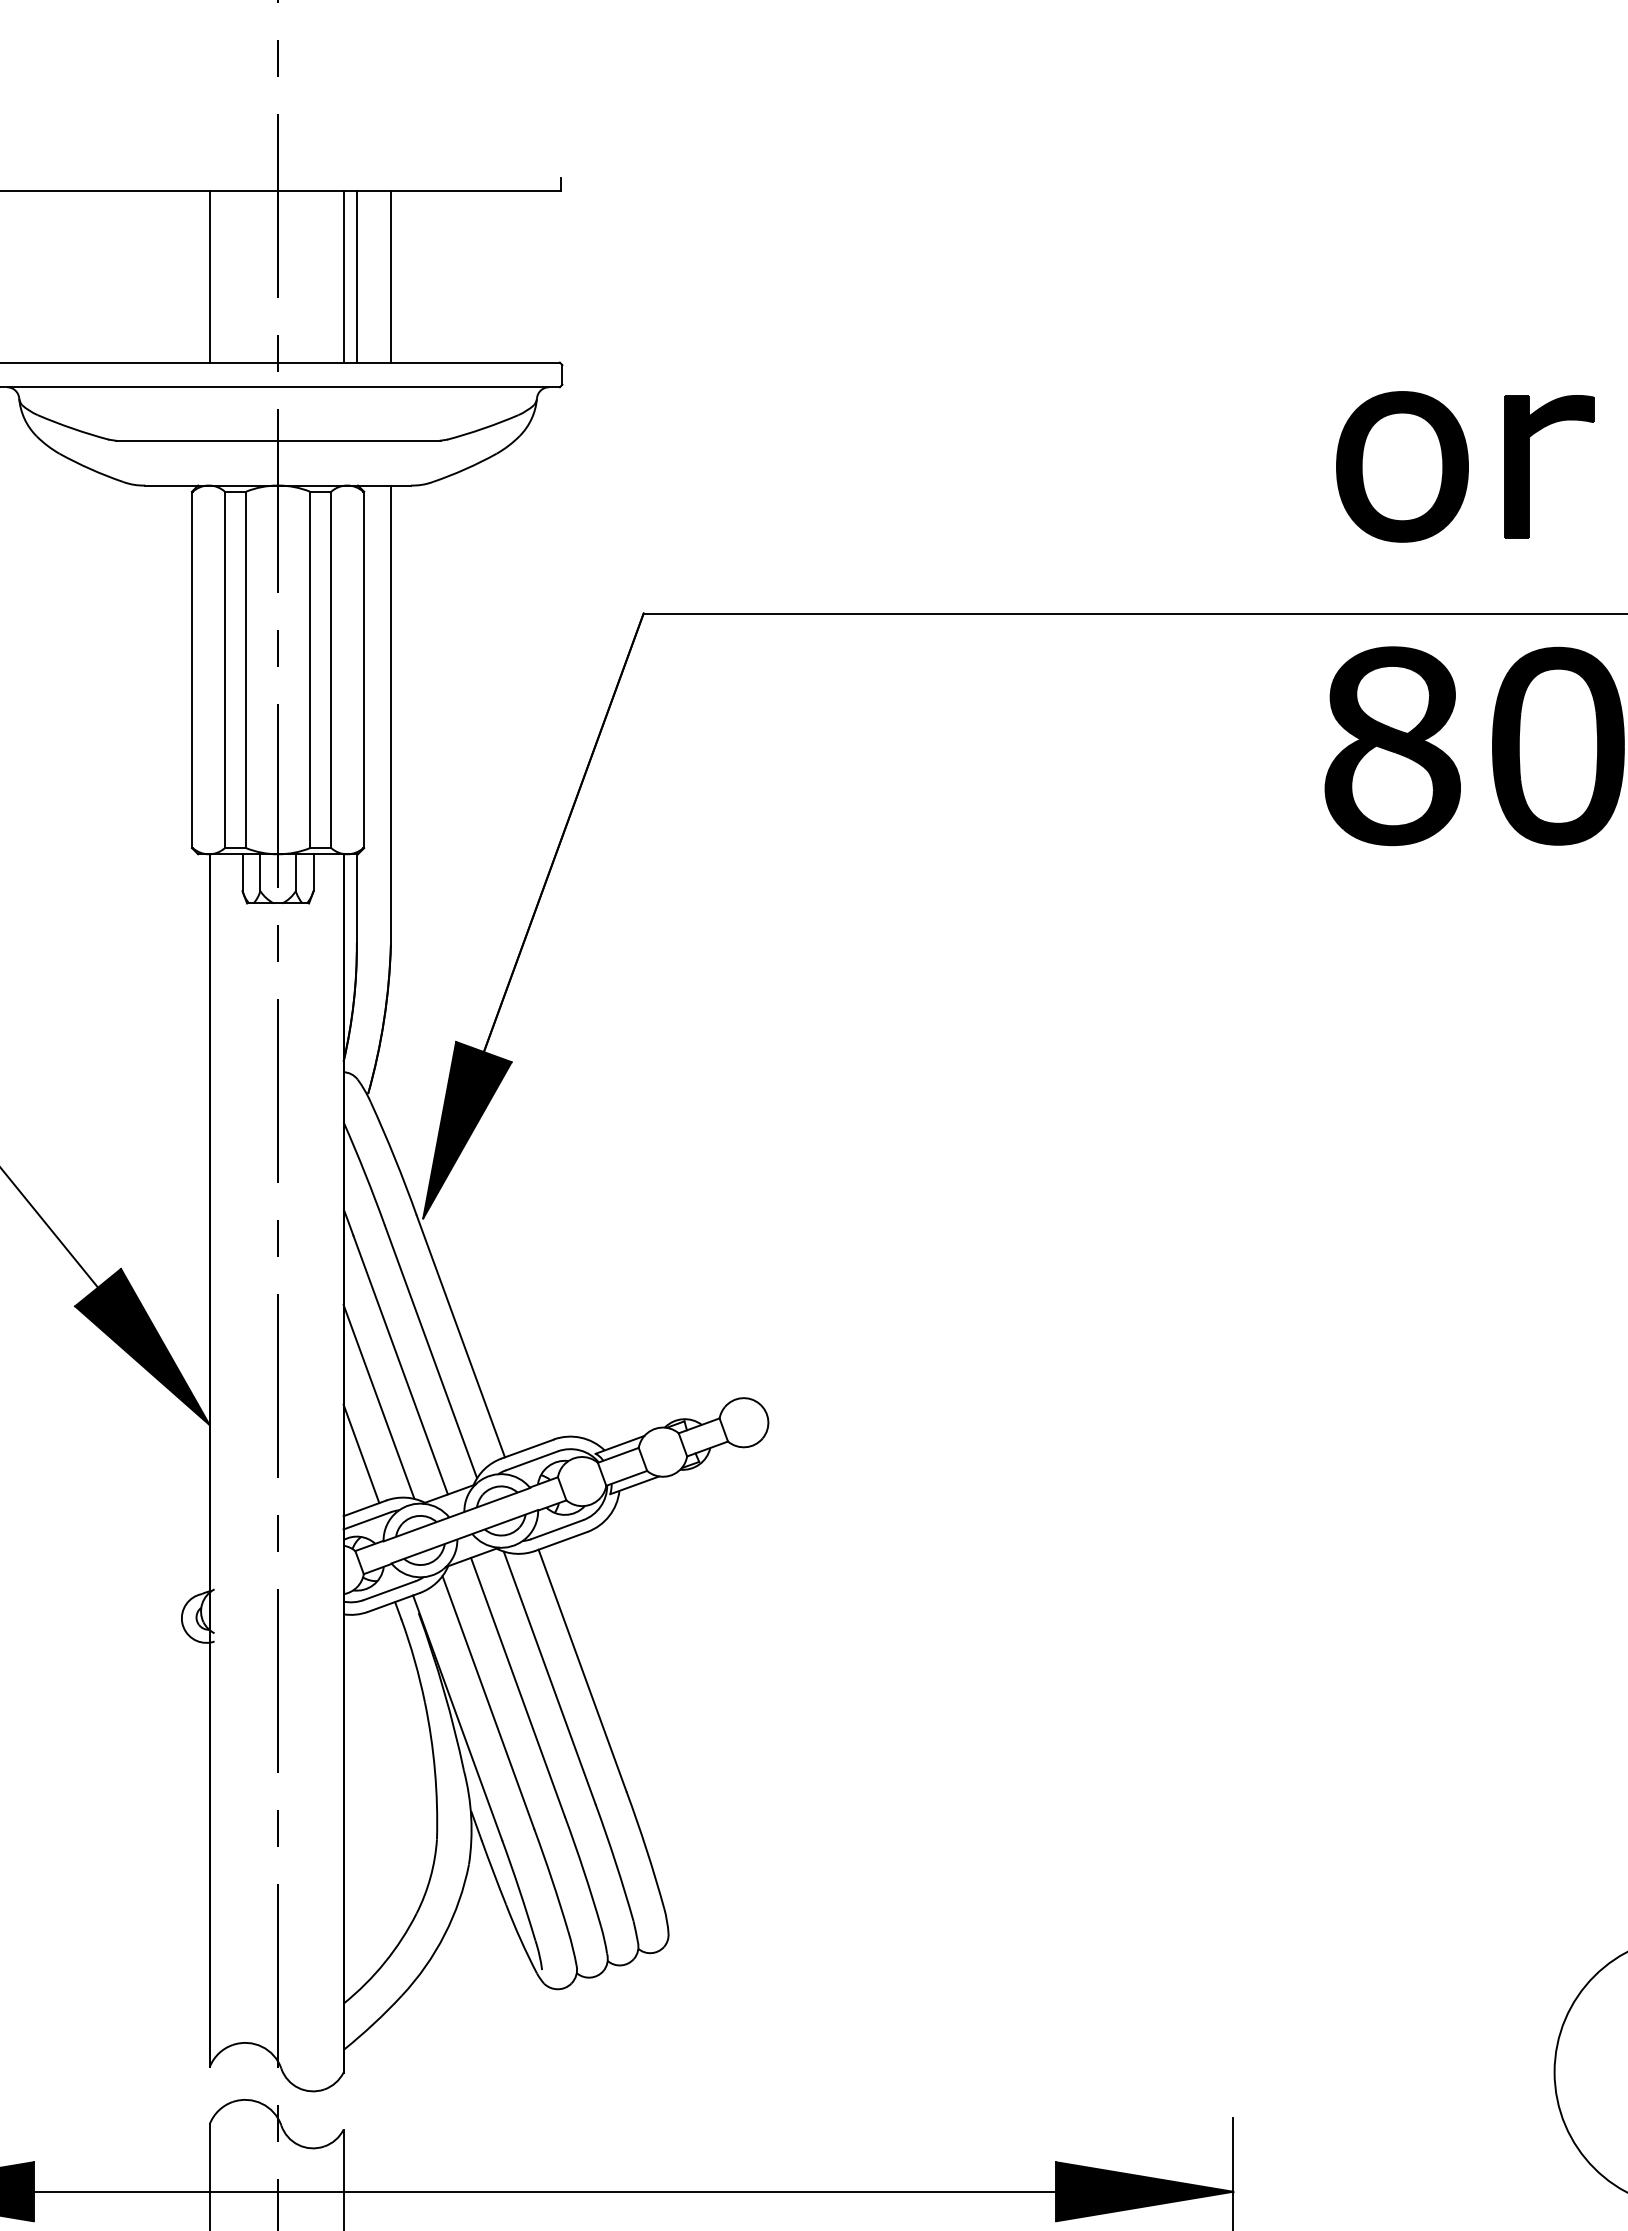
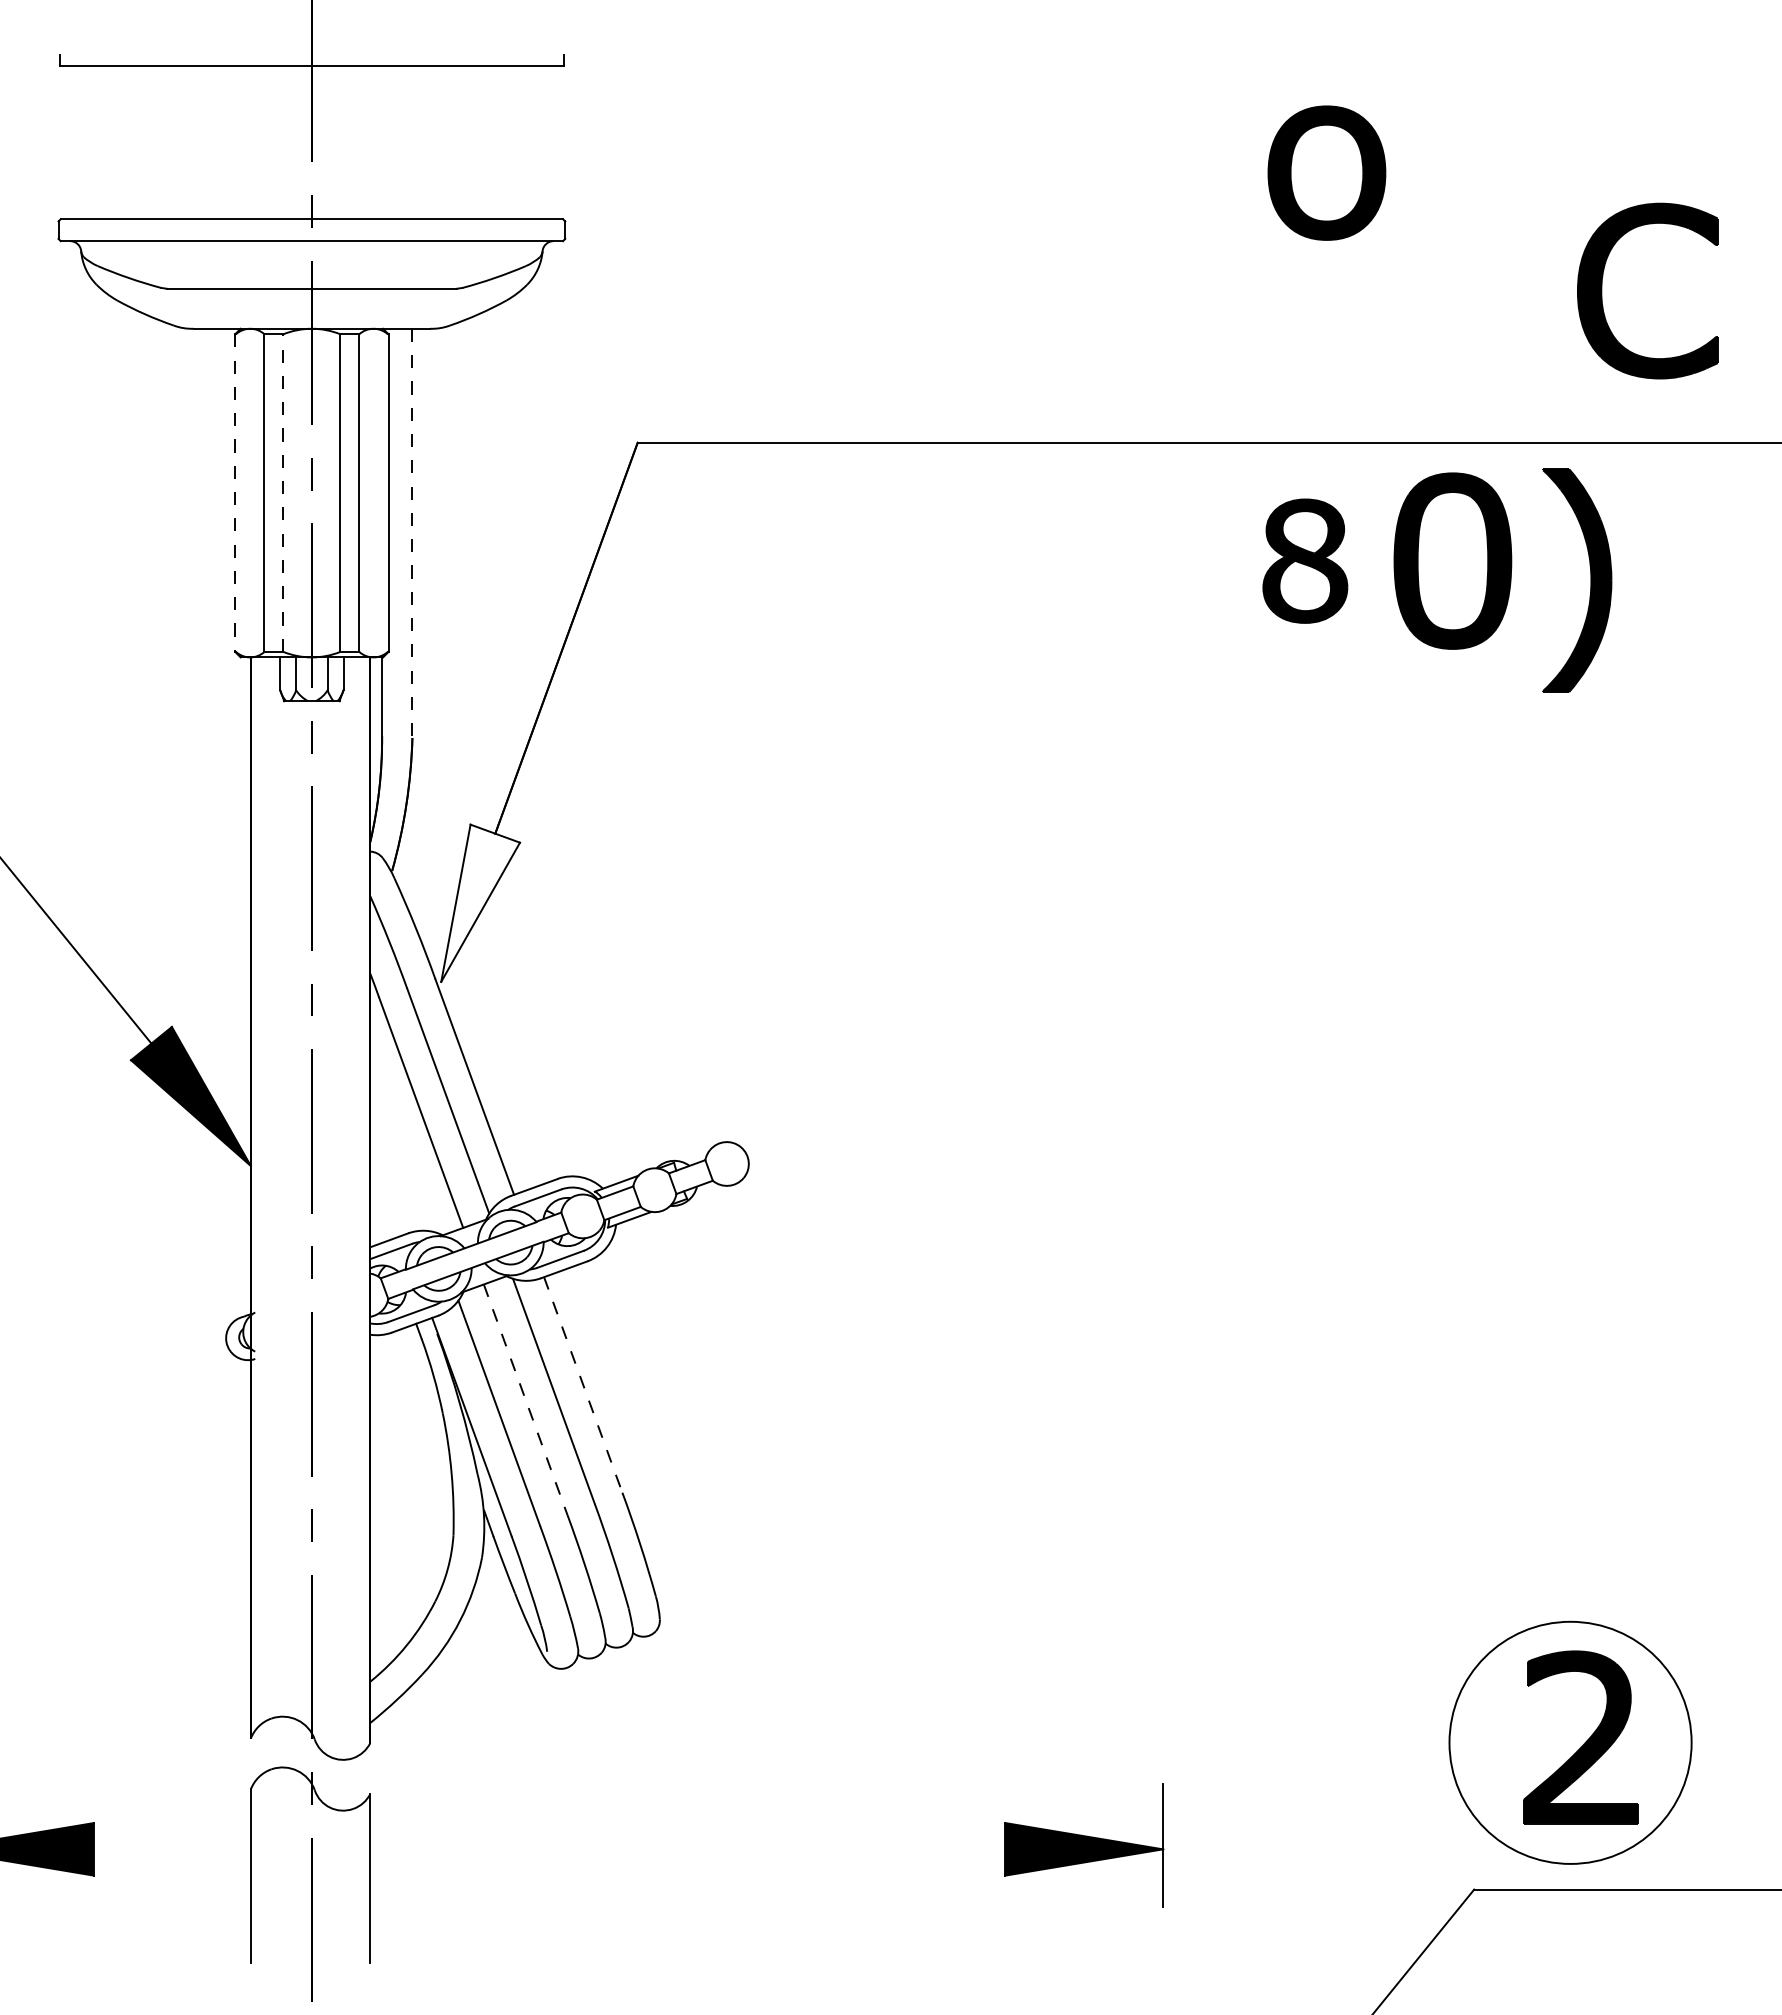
line: (209, 276) -> (250, 142), removed
line: (343, 276) -> (370, 142), removed
line: (357, 276) -> (382, 142), removed
line: (390, 276) -> (412, 142), removed
part: (1402, 466) -> (1326, 172), moved
part: (1529, 466) -> (1427, 311), removed
line: (192, 670) -> (235, 493), solid -> dashed
line: (246, 670) -> (283, 493), solid -> dashed
line: (390, 715) -> (412, 533), solid -> dashed
part: (1393, 746) -> (1305, 561), size x0.7
fill: (467, 1129) -> (480, 902), removed
line: (378, 1401) -> (401, 1145), removed
line: (361, 1453) -> (386, 1191), removed
line: (582, 1670) -> (583, 1384), solid -> dashed
line: (517, 1686) -> (525, 1399), solid -> dashed
line: (544, 2191) -> (549, 1849), removed

